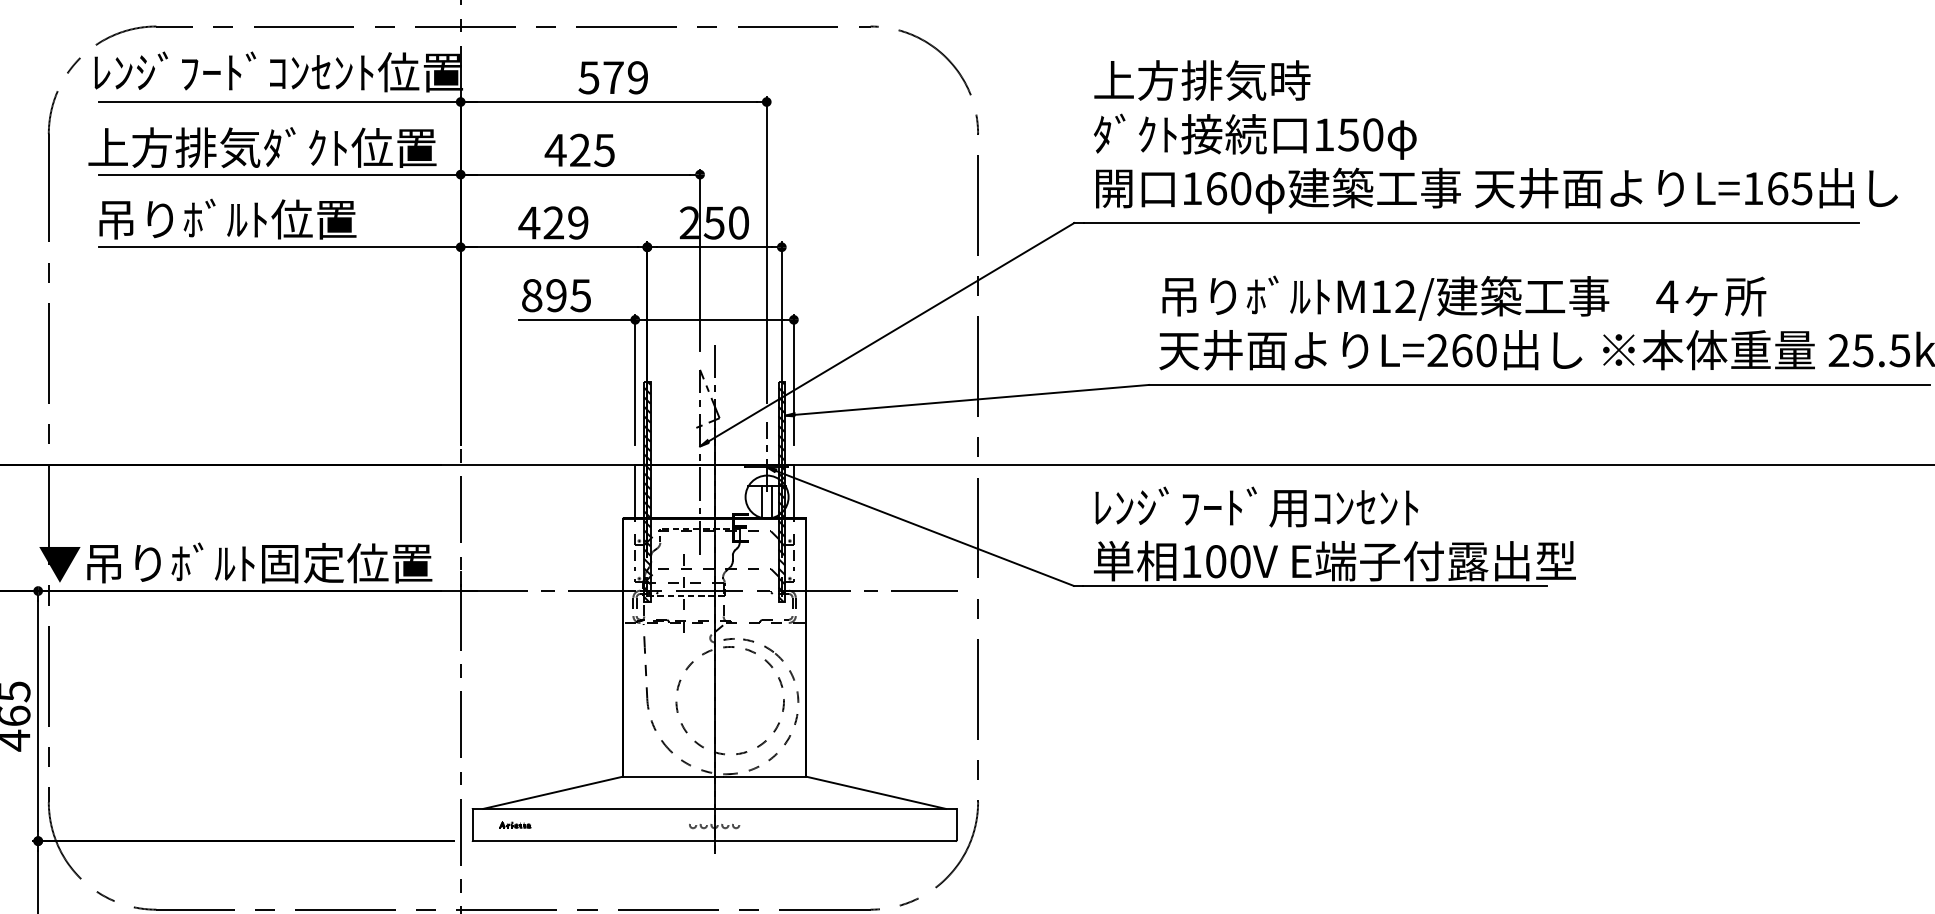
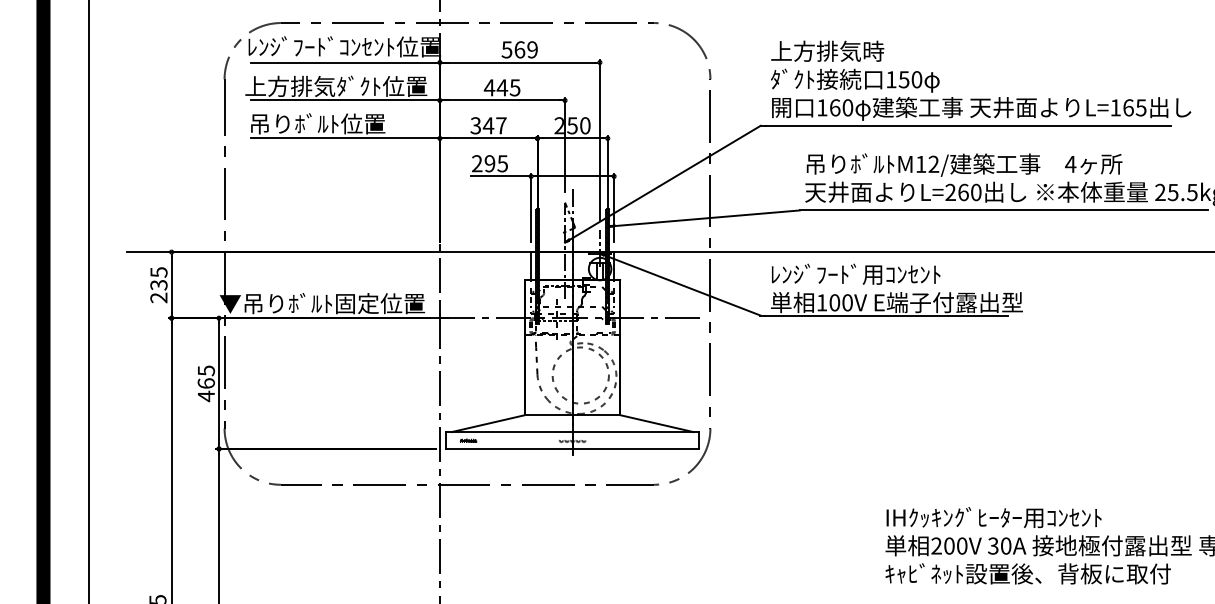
text: (612, 77) -> (519, 49), 579 -> 569
text: (580, 149) -> (502, 87), 425 -> 445
text: (553, 222) -> (488, 125), 429 -> 347
text: (532, 295) -> (477, 163), 895 -> 295

